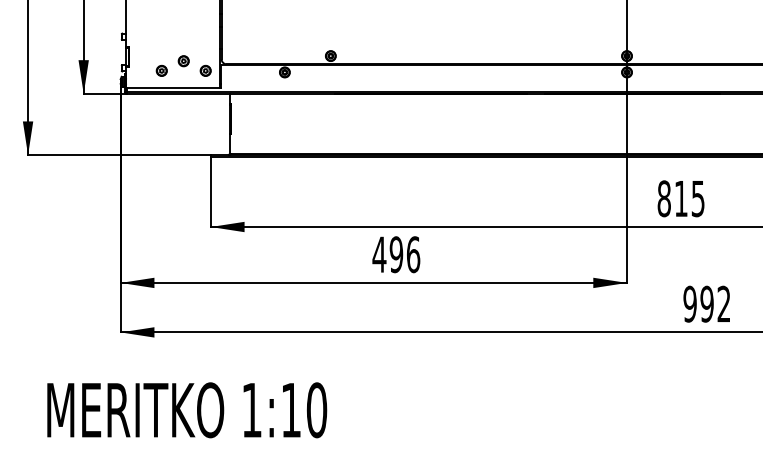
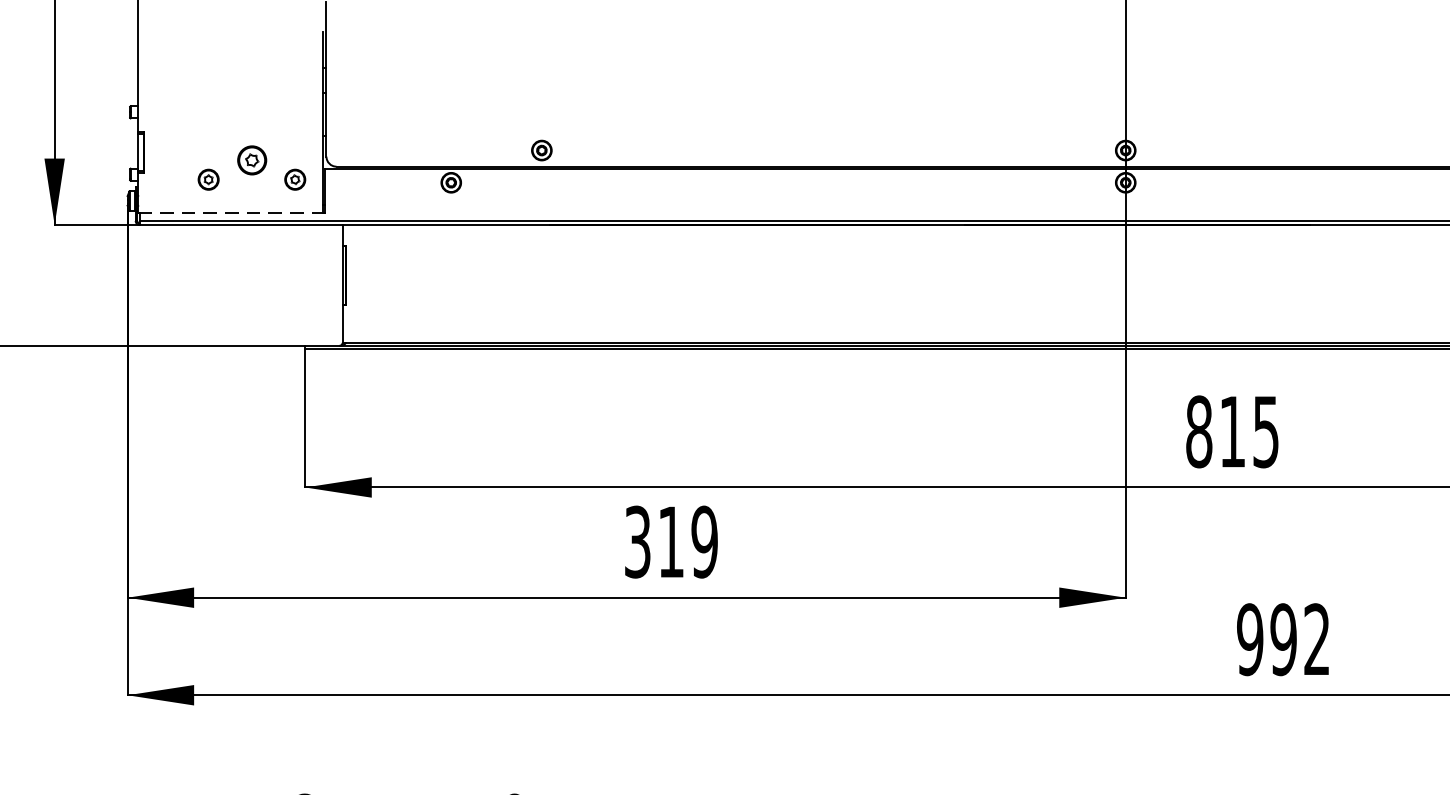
part: (183, 61) -> (251, 161), size x1.4
line: (173, 87) -> (231, 212), solid -> dashed
text: (396, 254) -> (671, 541), 496 -> 319

